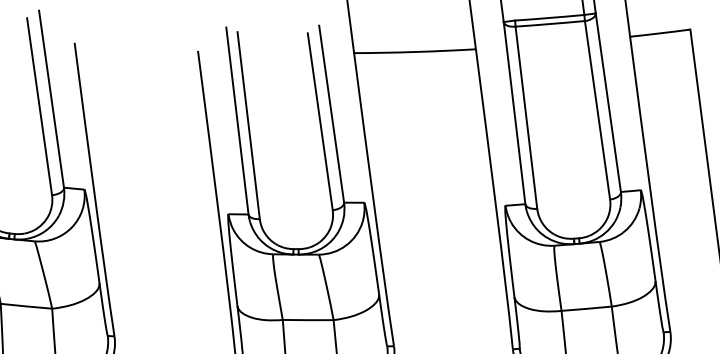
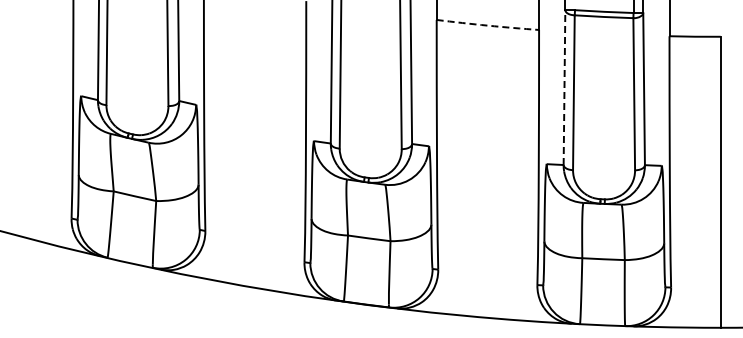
arc: (414, 51) -> (487, 25), solid -> dashed
line: (514, 113) -> (564, 87), solid -> dashed

